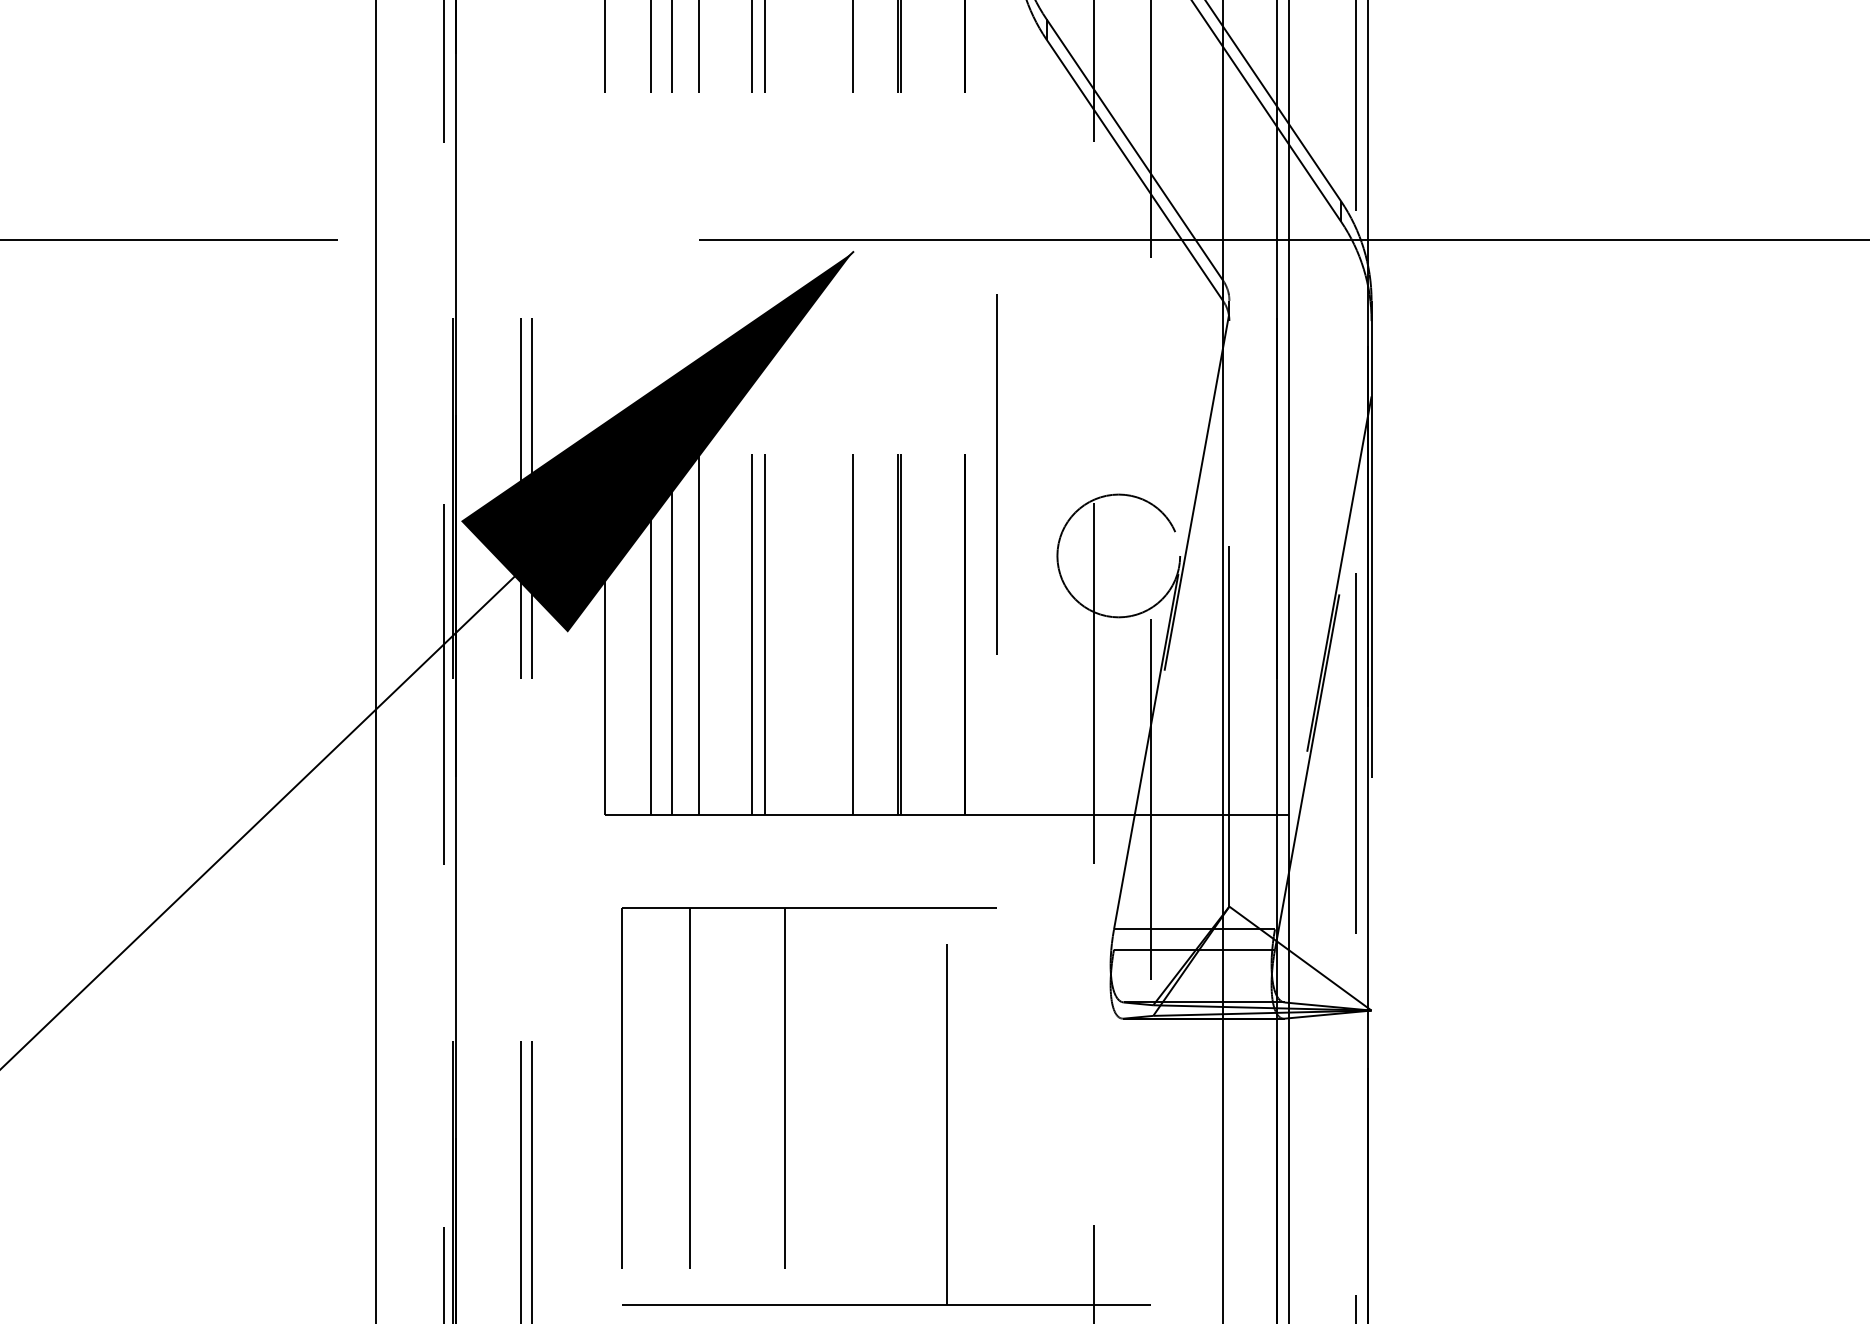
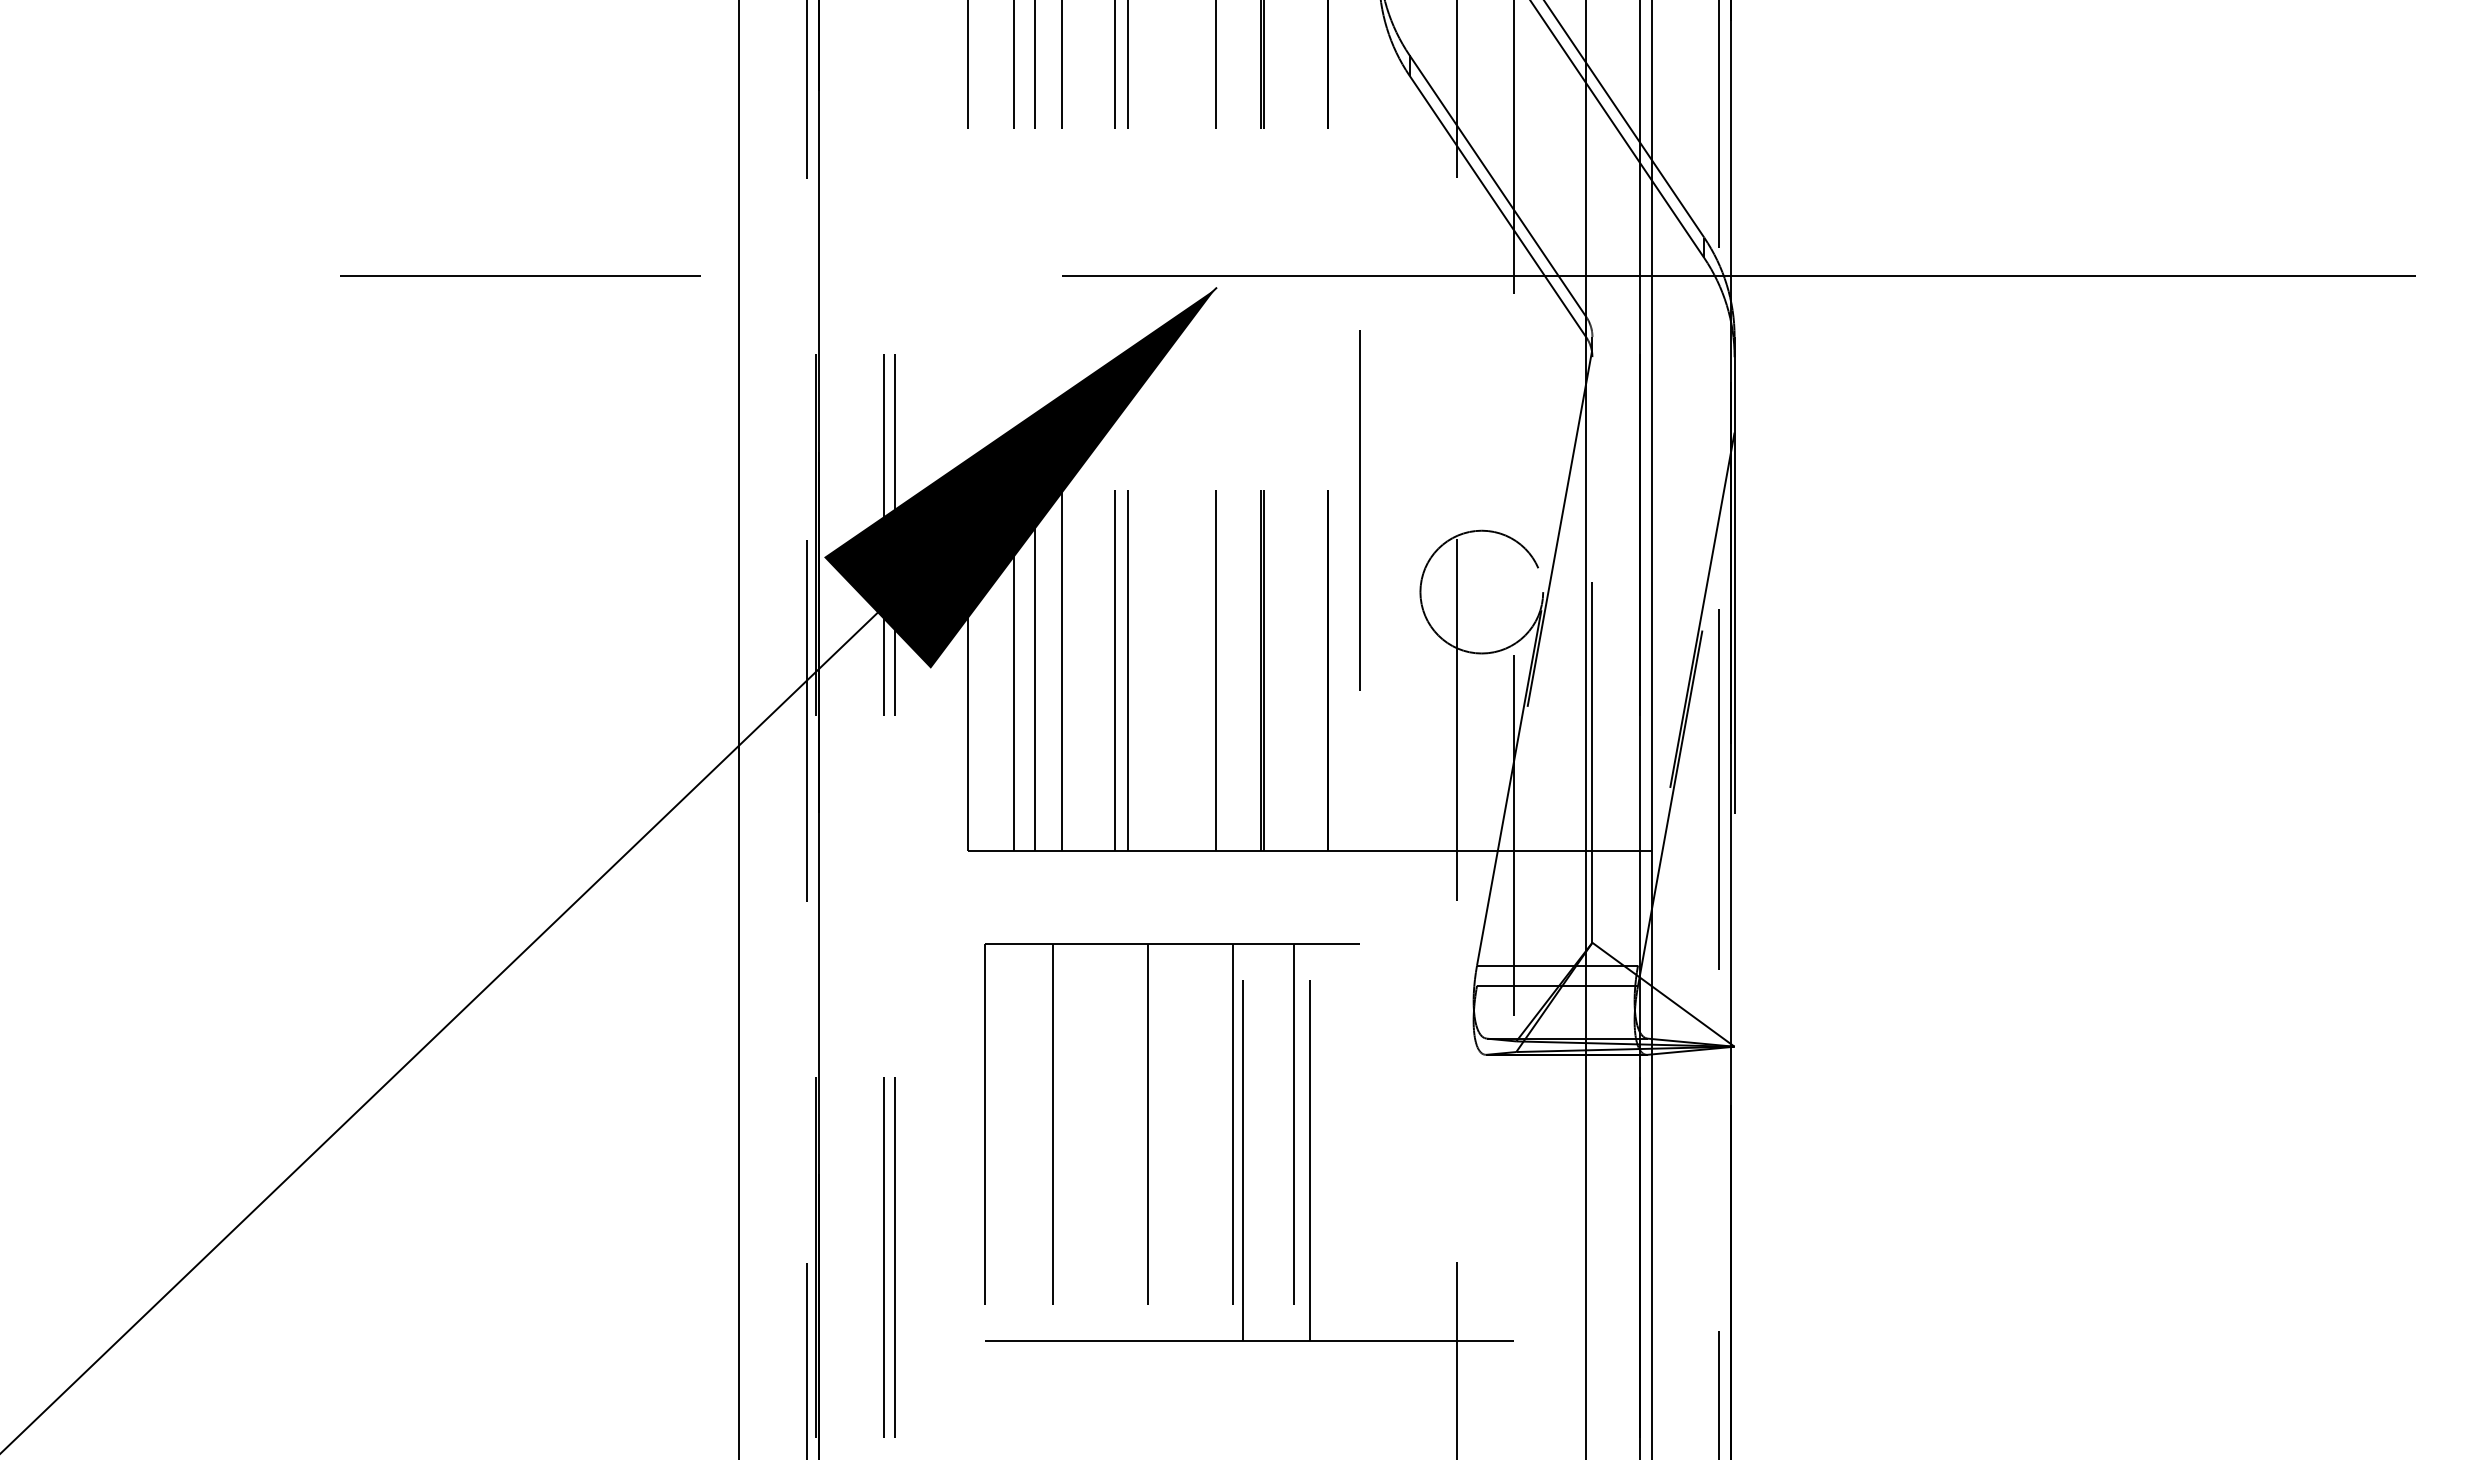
line: (870, 1105) -> (1233, 1141), added
line: (879, 1105) -> (1242, 1141), added
line: (930, 1105) -> (1293, 1141), added

